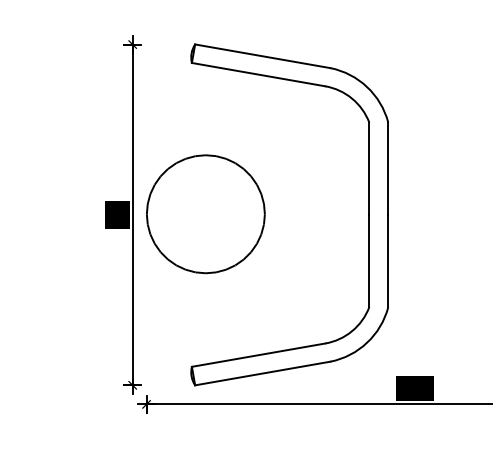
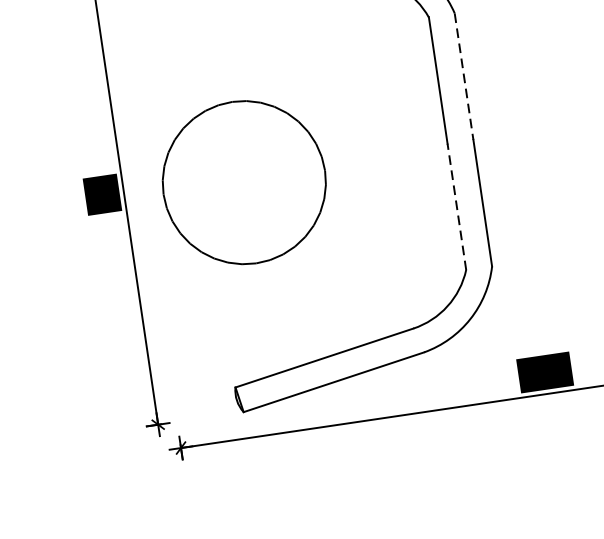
line: (388, 169) -> (464, 77), solid -> dashed
part: (205, 214) -> (243, 183), moved
line: (369, 260) -> (456, 206), solid -> dashed

